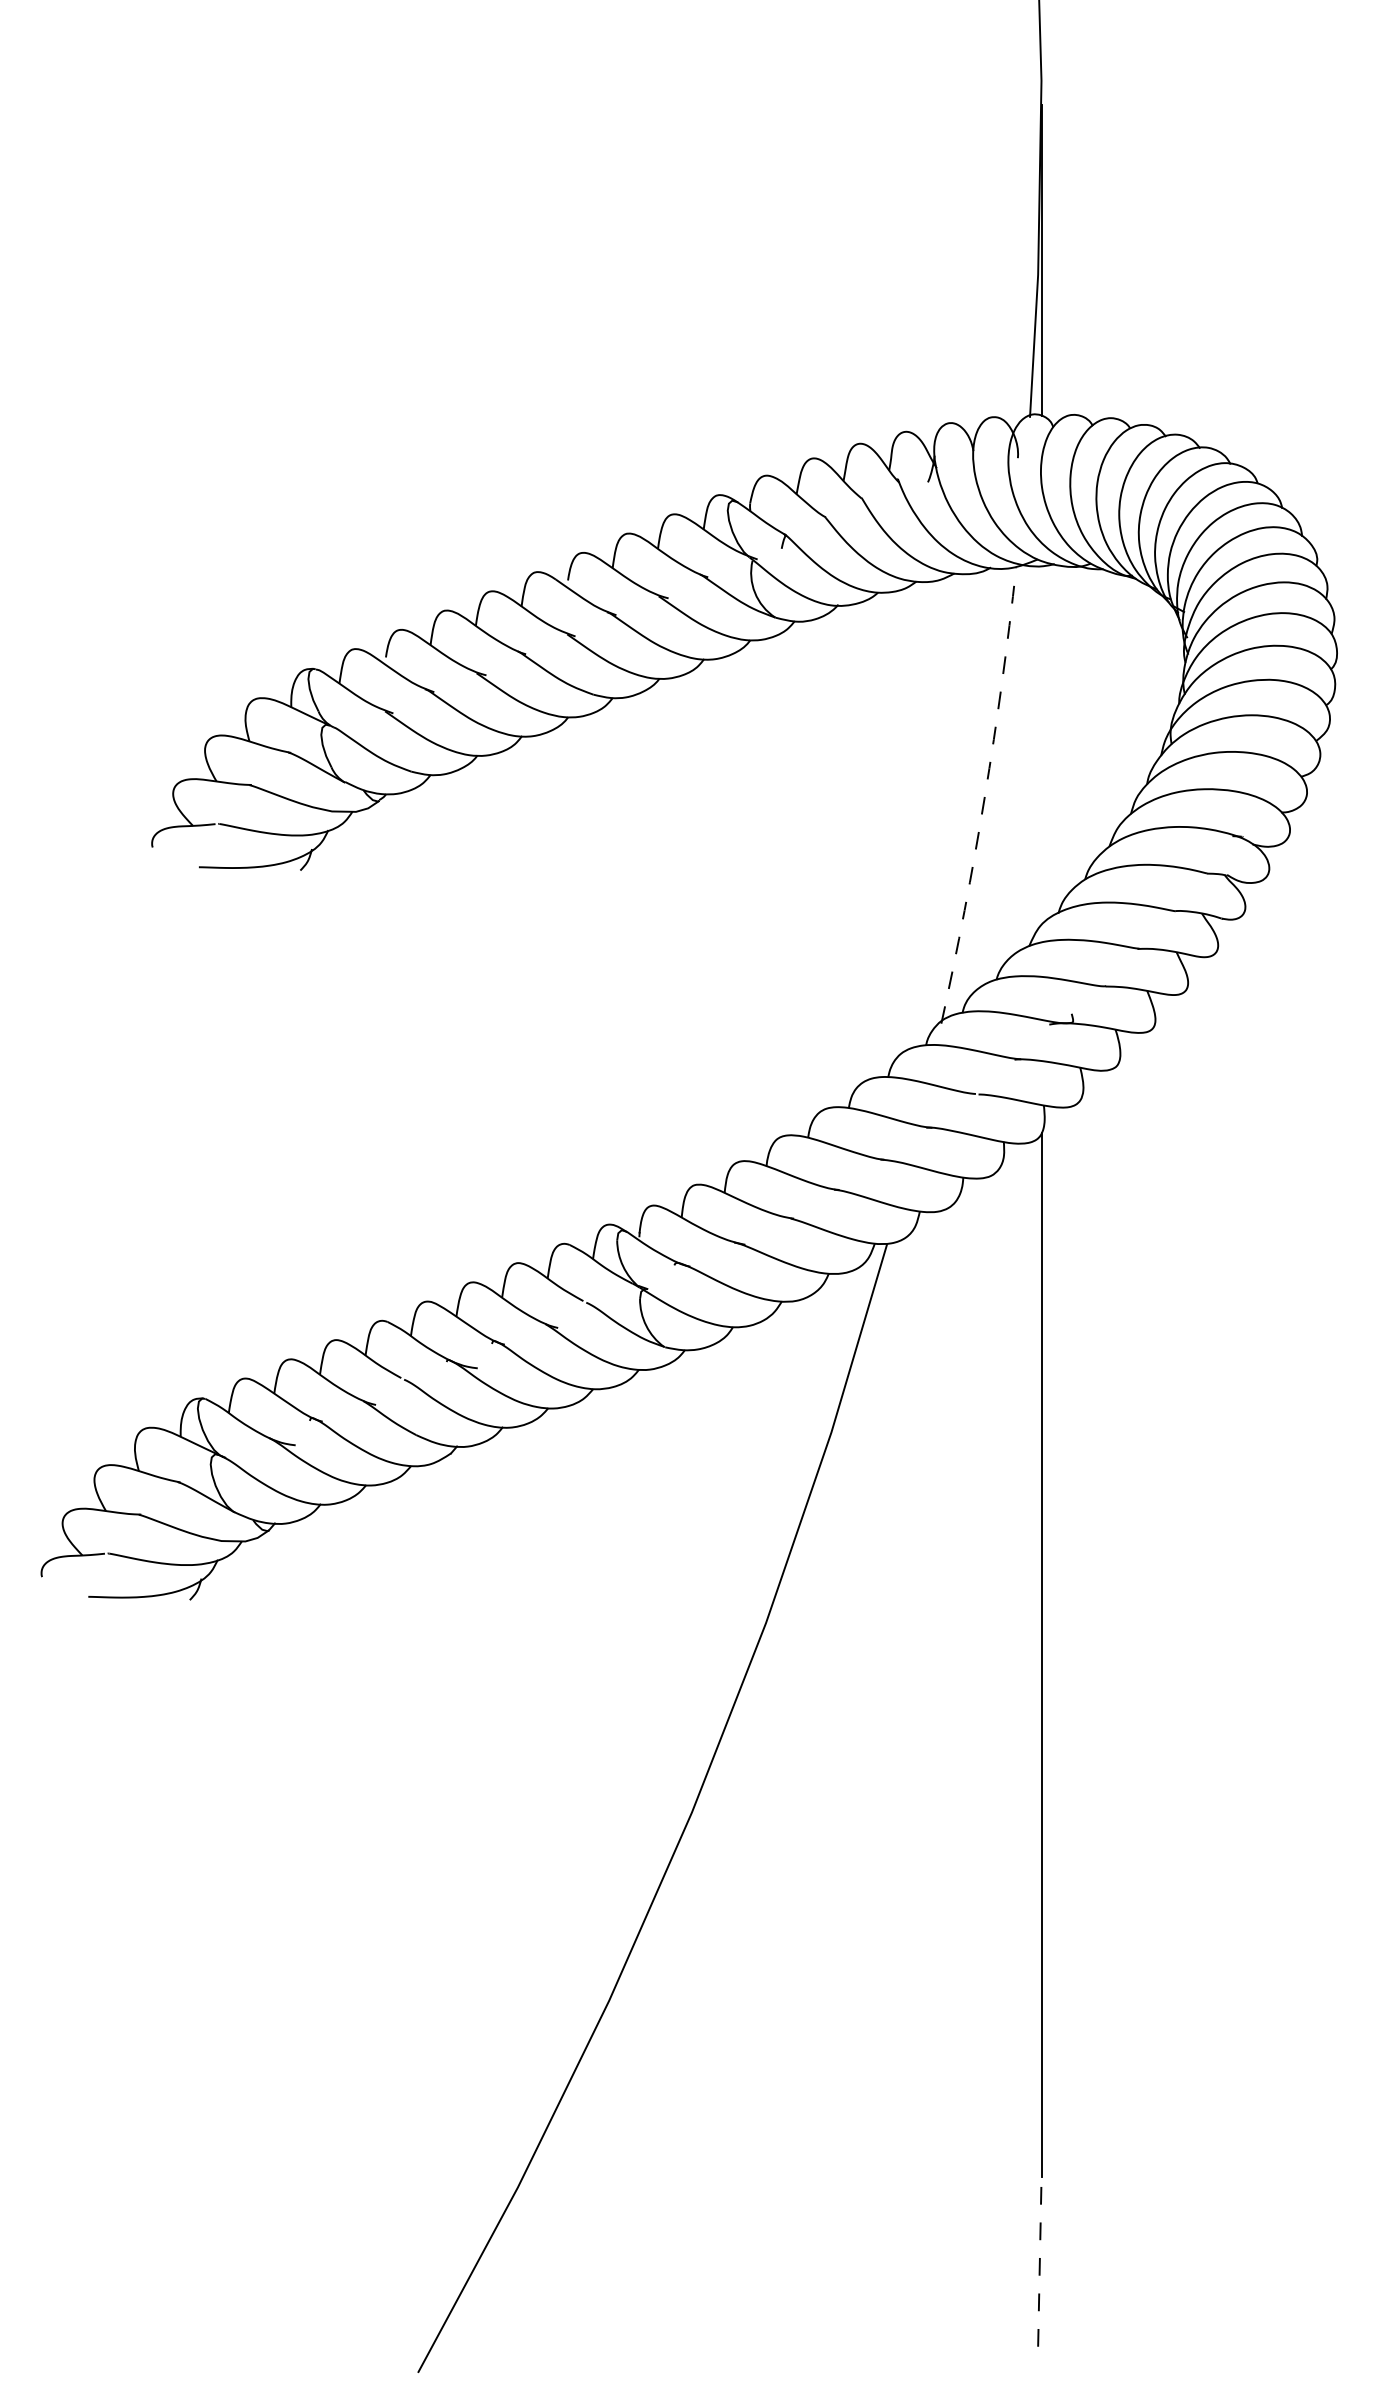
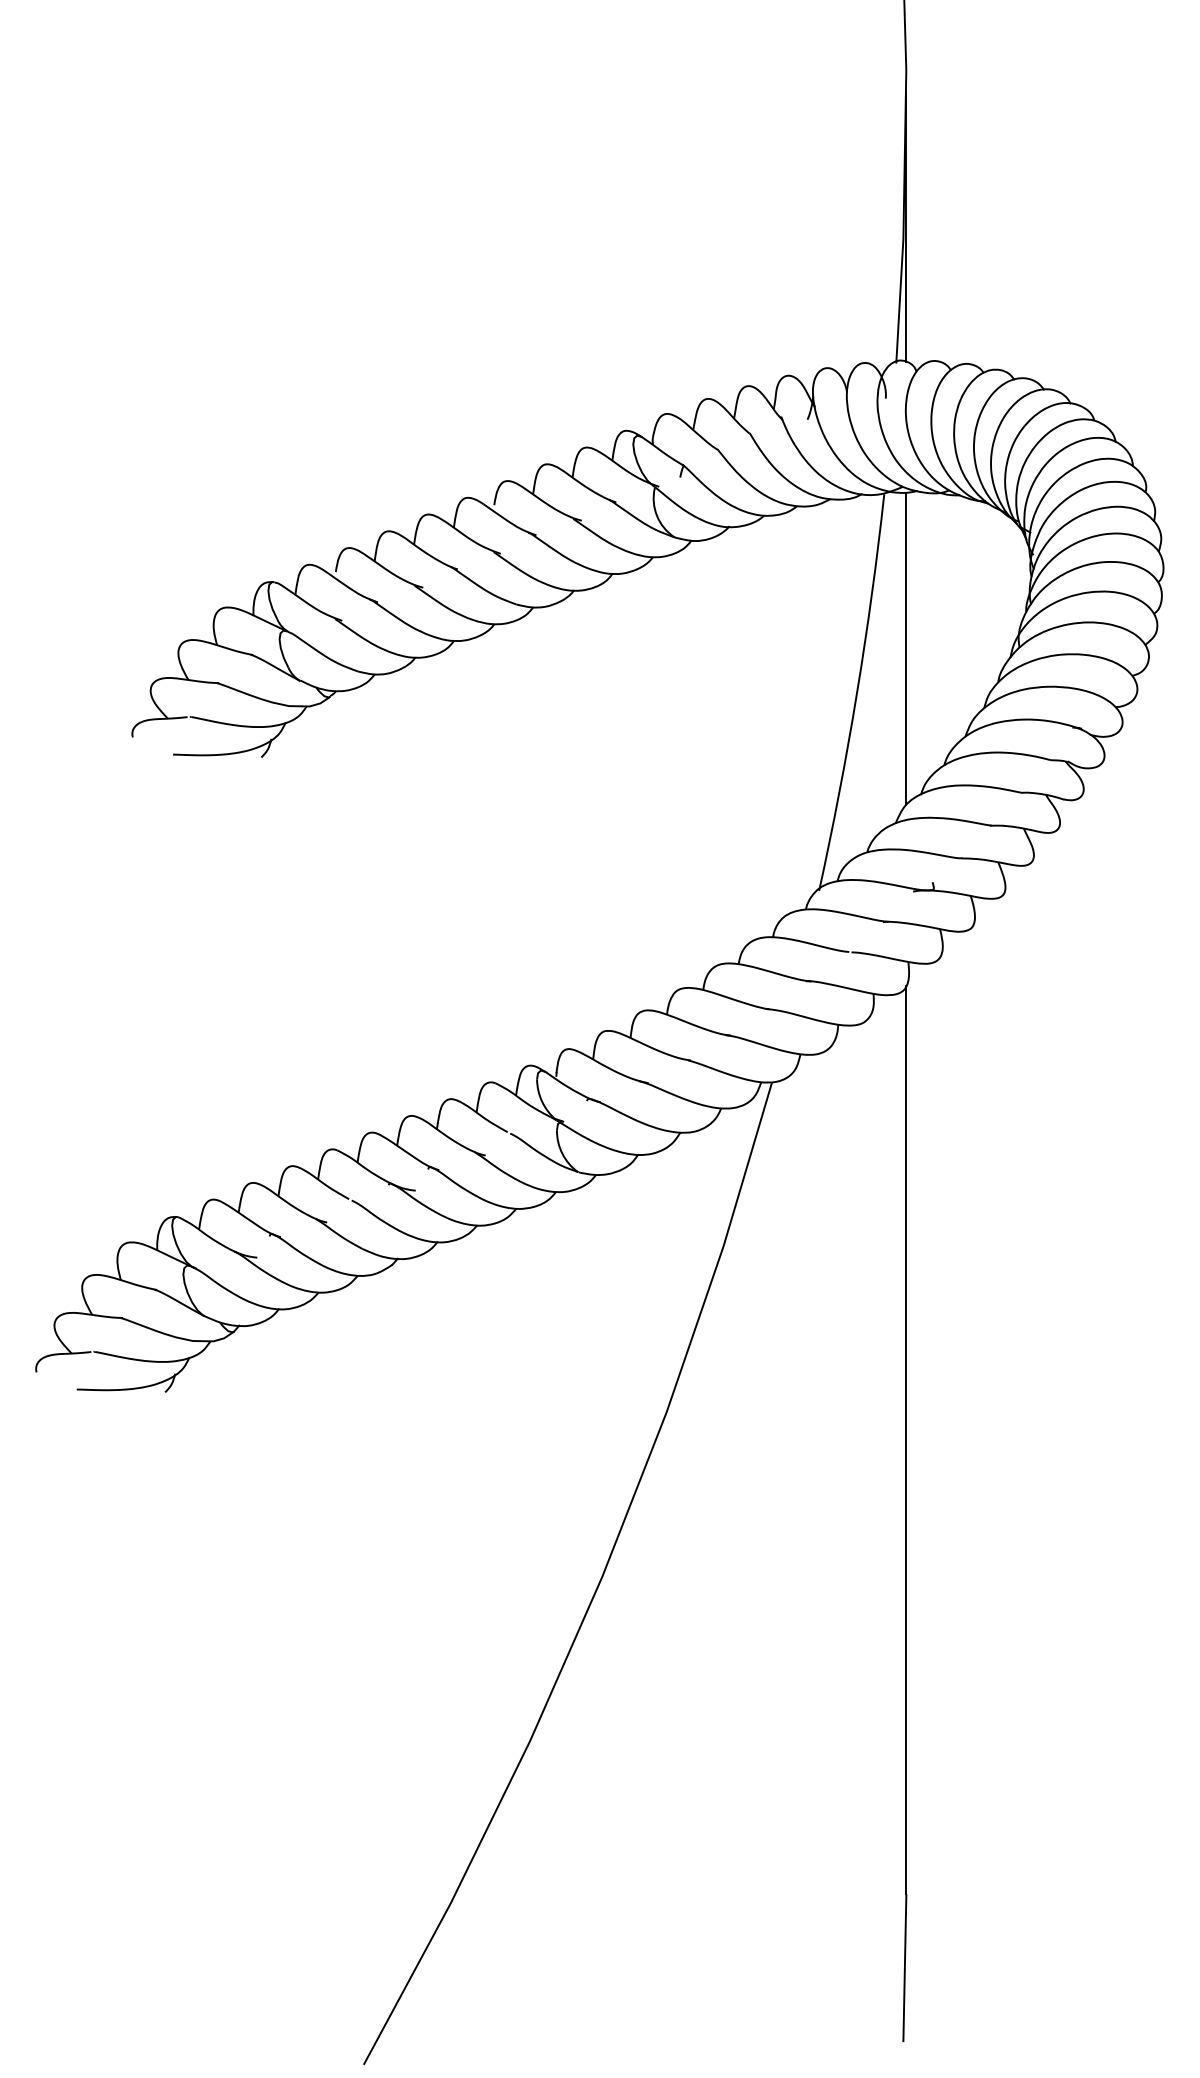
line: (1041, 745) -> (906, 648), added
arc: (984, 796) -> (856, 693), dashed -> solid
line: (1039, 2261) -> (904, 1967), dashed -> solid

